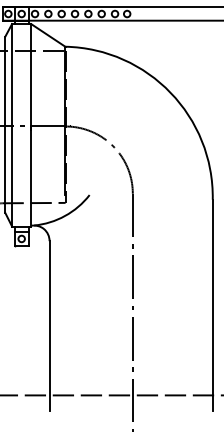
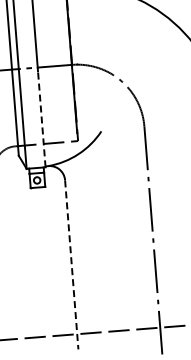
line: (31, 175) -> (41, 116), solid -> dashed
line: (49, 325) -> (71, 264), solid -> dashed

